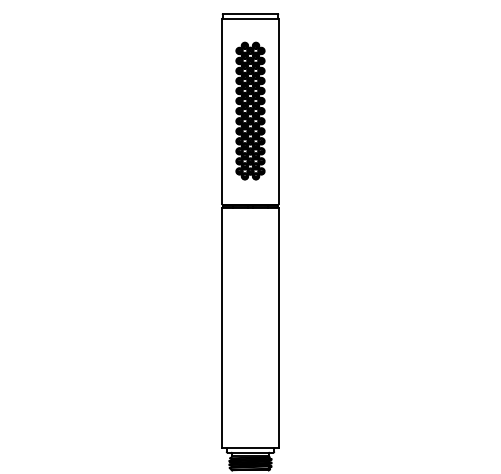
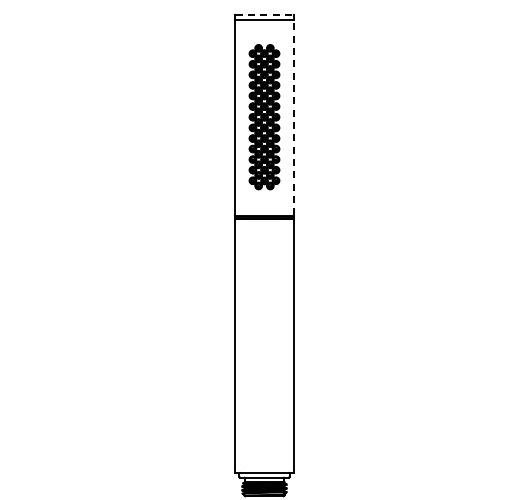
line: (250, 13) -> (264, 14), solid -> dashed
line: (278, 111) -> (294, 117), solid -> dashed

